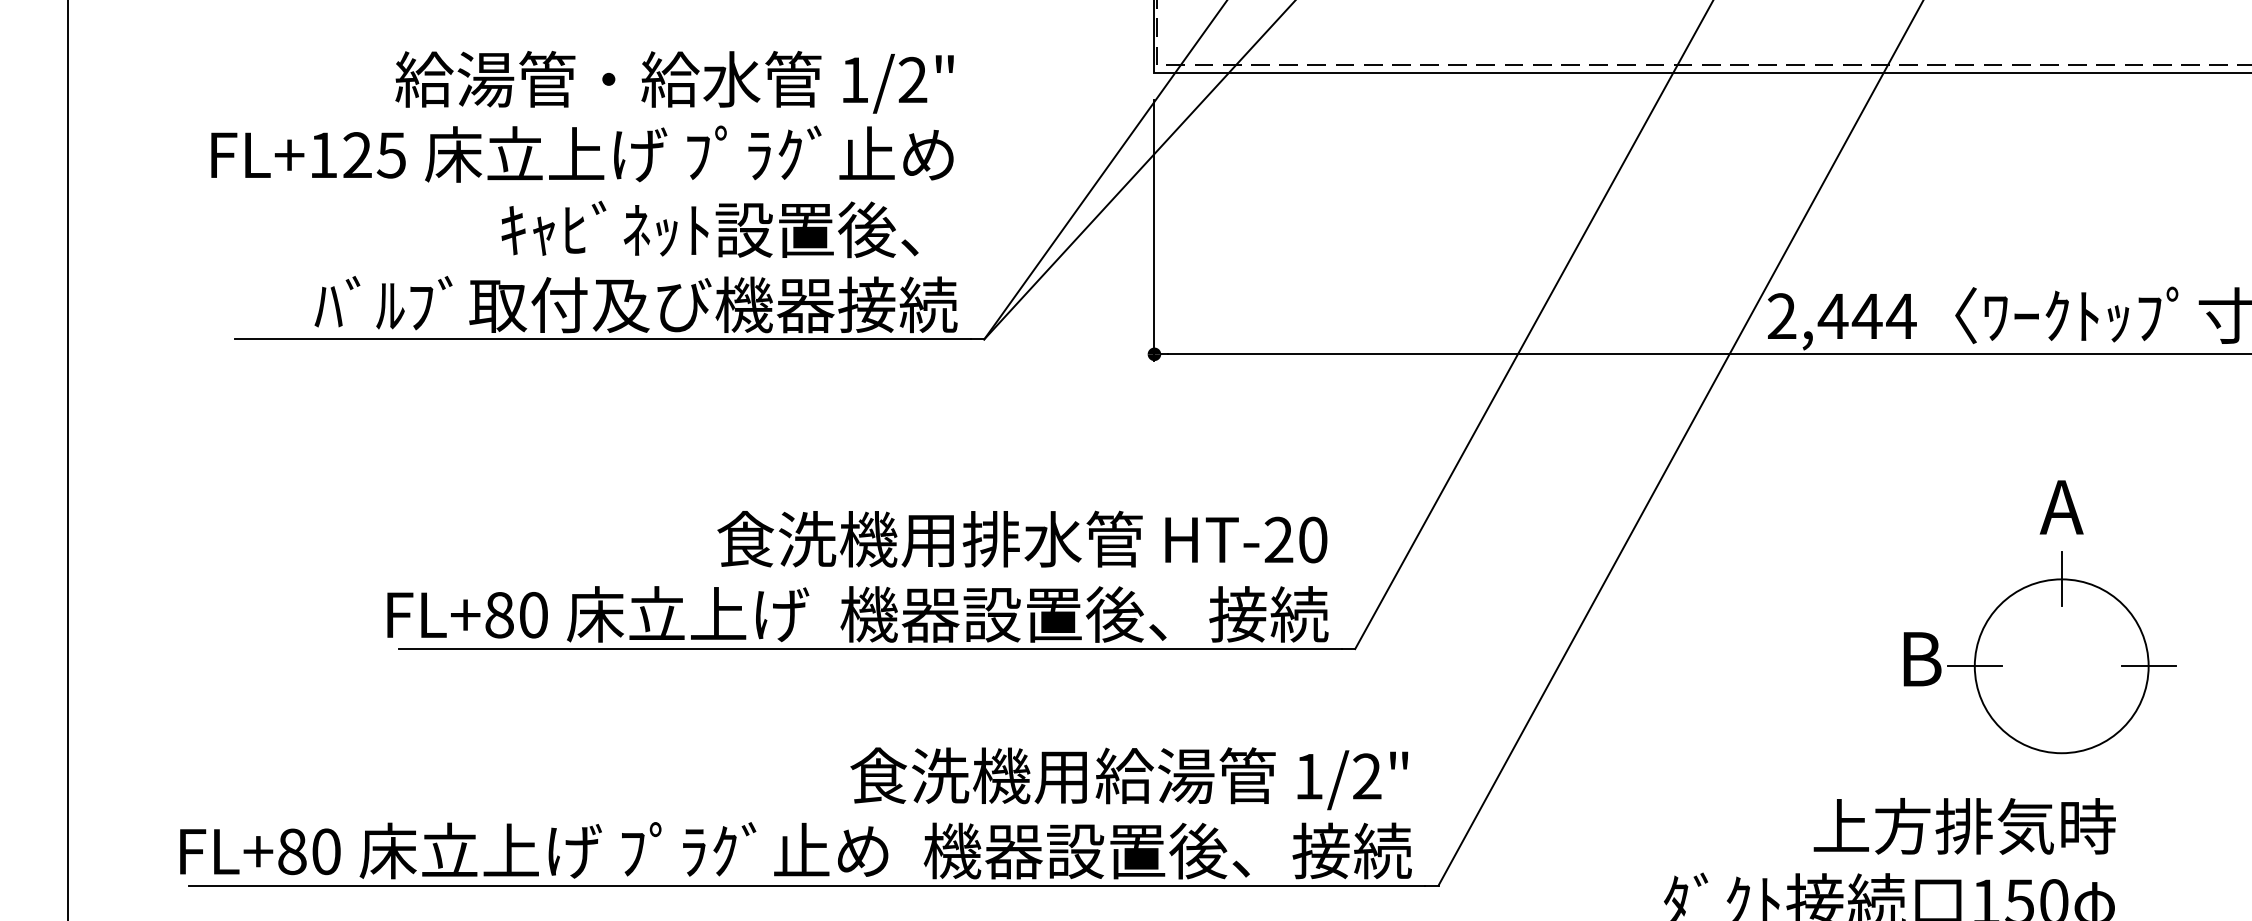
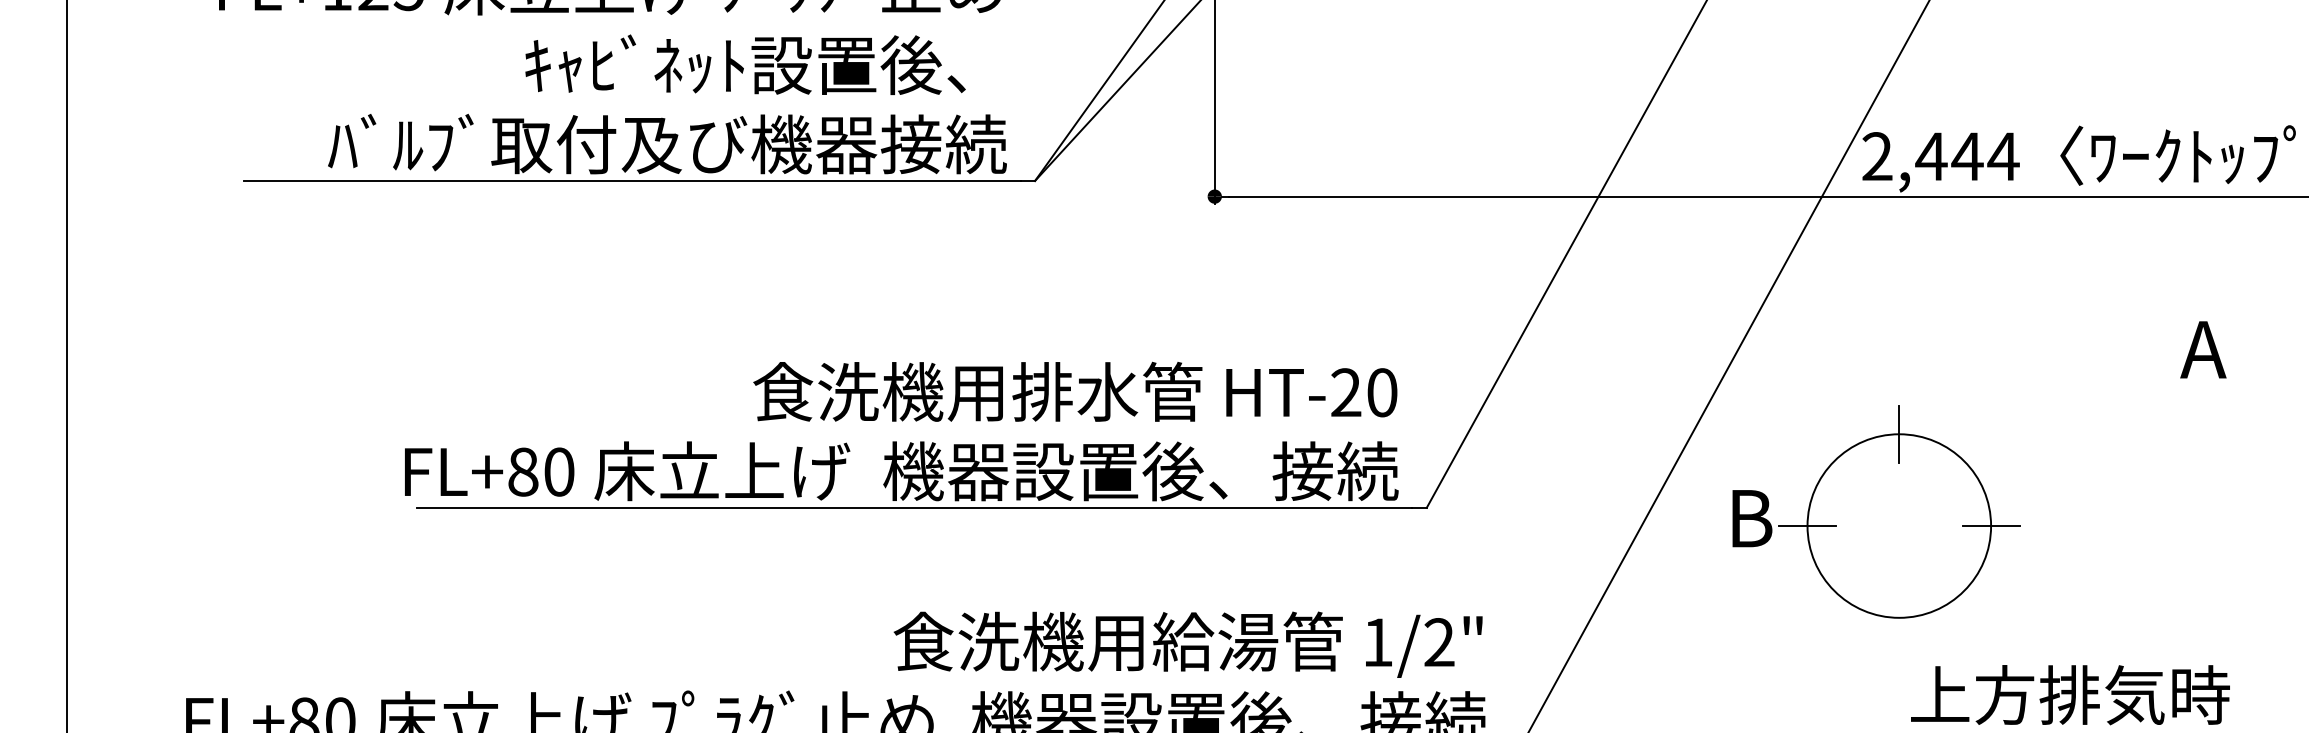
text: (2061, 507) -> (2203, 349), moved
part: (2039, 652) -> (1875, 511), moved

